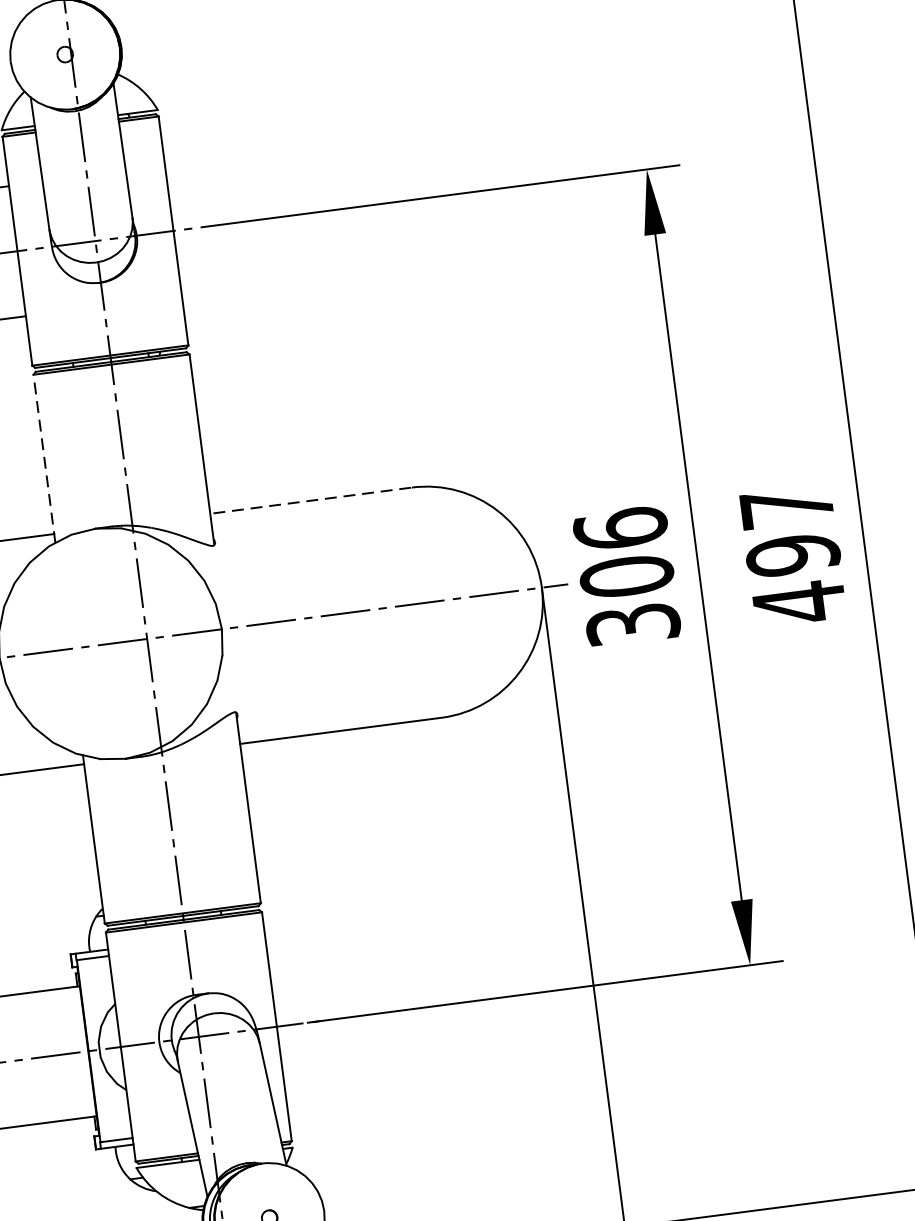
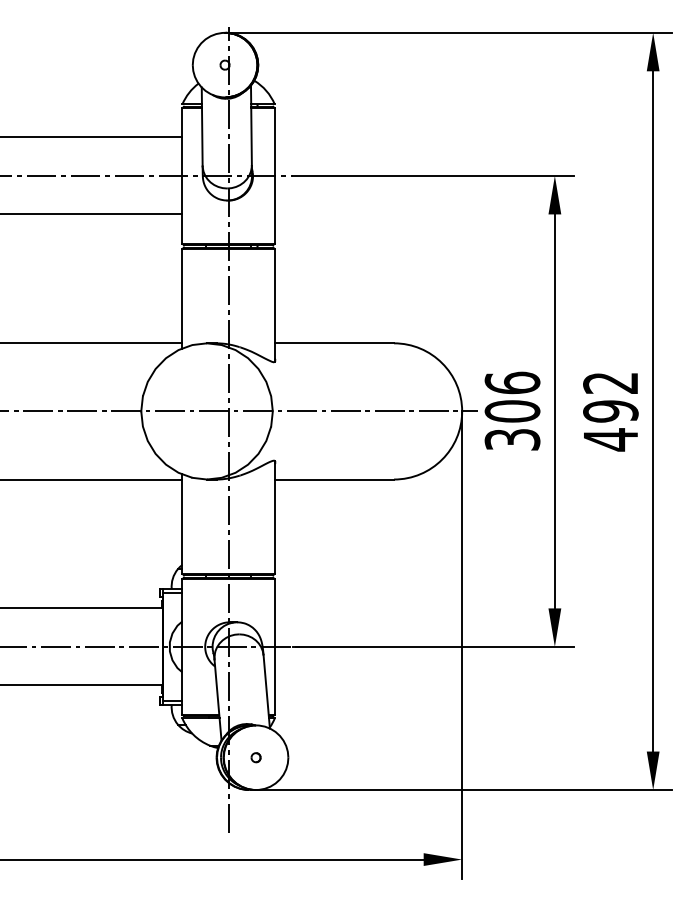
line: (44, 458) -> (182, 298), dashed -> solid
line: (309, 501) -> (333, 343), dashed -> solid
text: (786, 506) -> (610, 382), 497 -> 492

